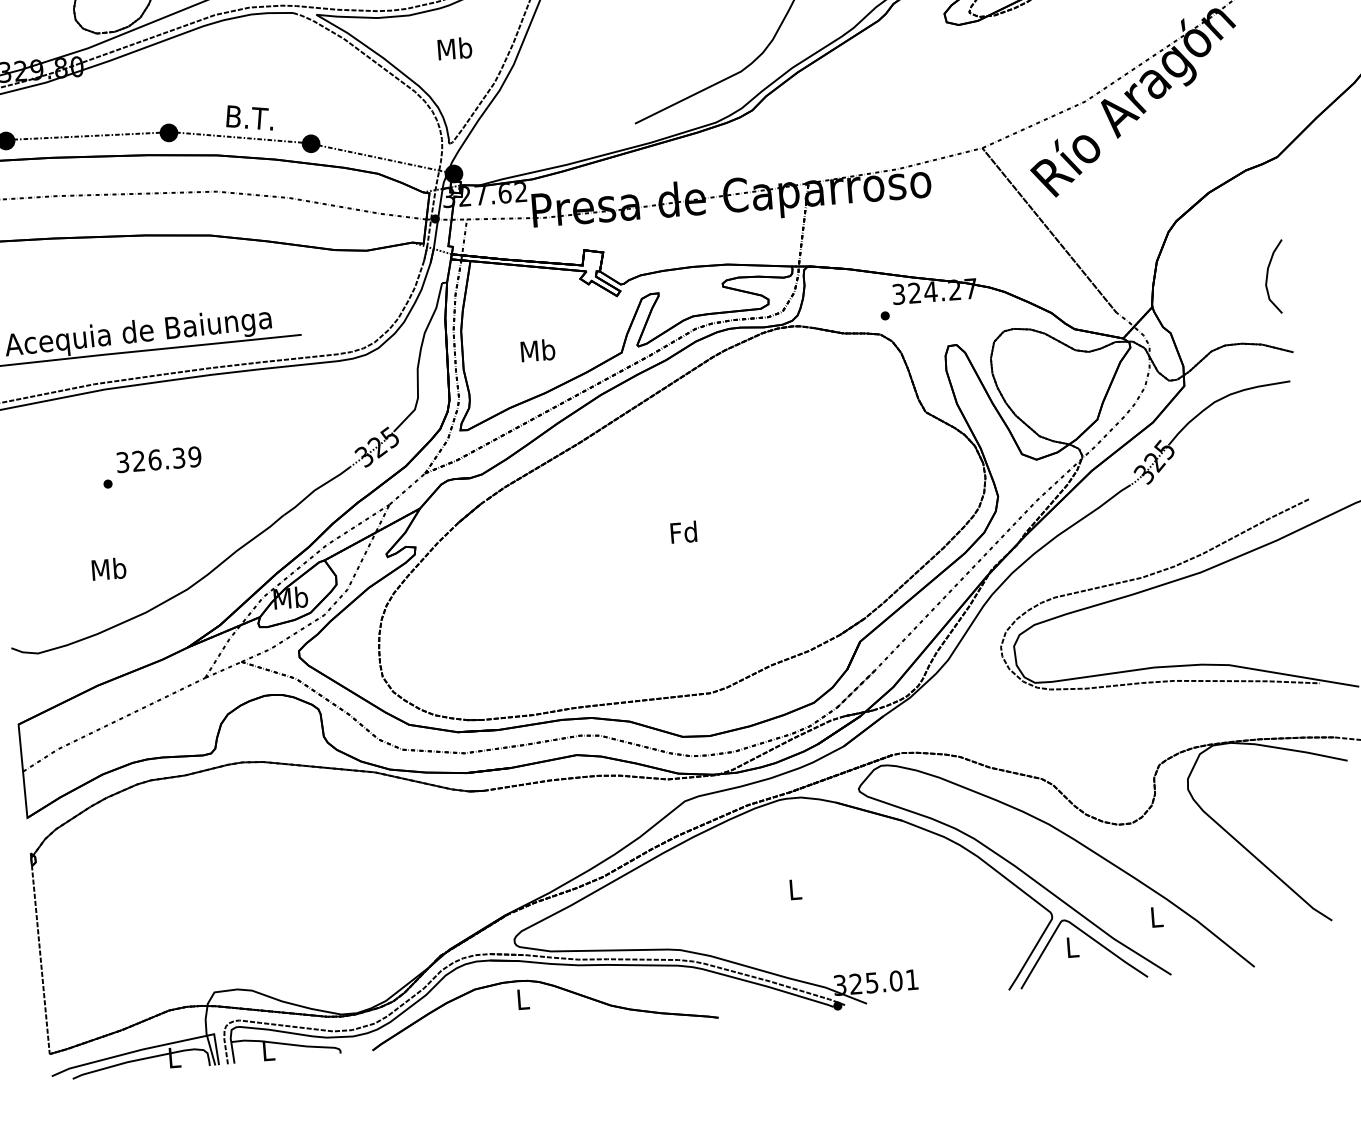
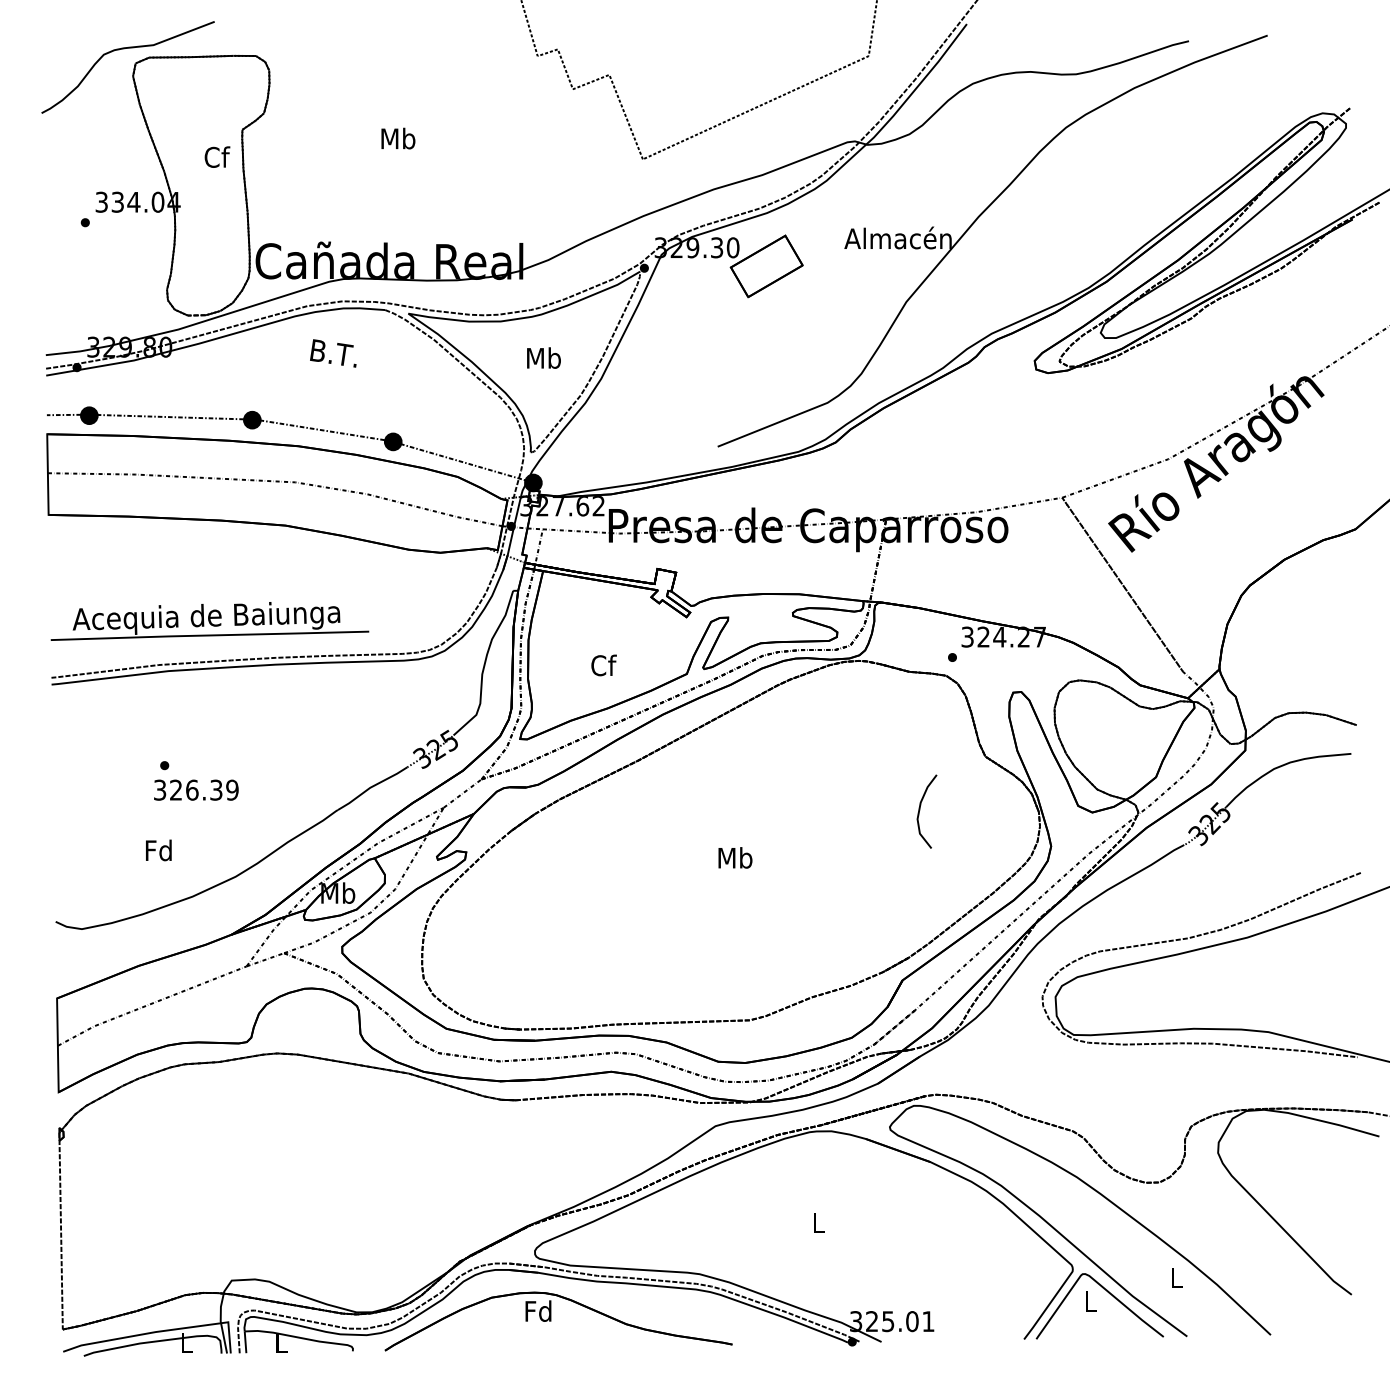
text: (249, 118) -> (333, 353), moved
curve: (1268, 276) -> (920, 810), moved
text: (537, 350) -> (603, 665), Mb -> Cf
text: (159, 458) -> (196, 789), moved
text: (684, 531) -> (735, 857), Fd -> Mb
text: (109, 569) -> (159, 850), Mb -> Fd
text: (522, 998) -> (538, 1310), L -> Fd

